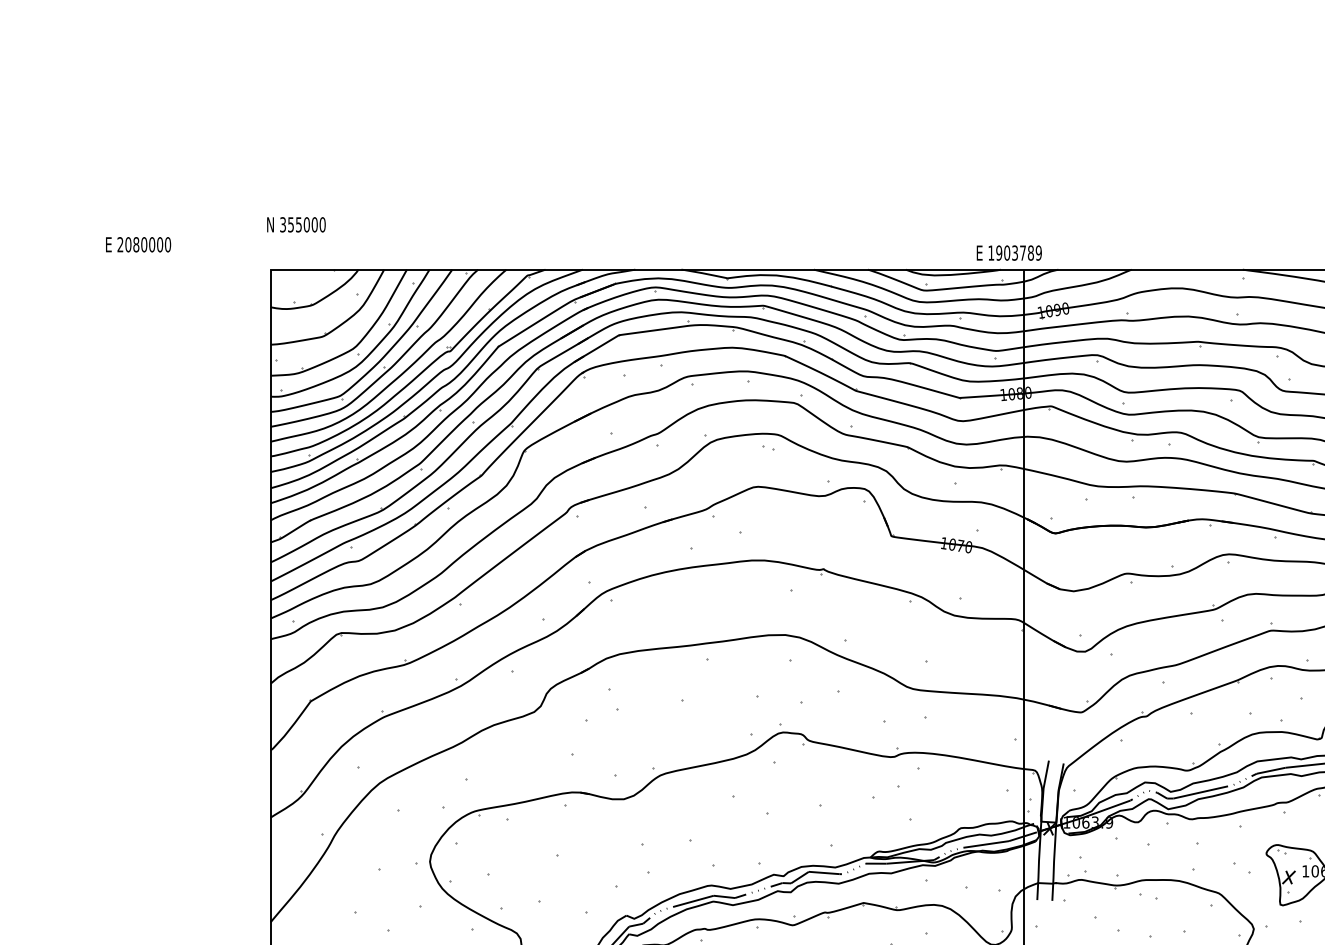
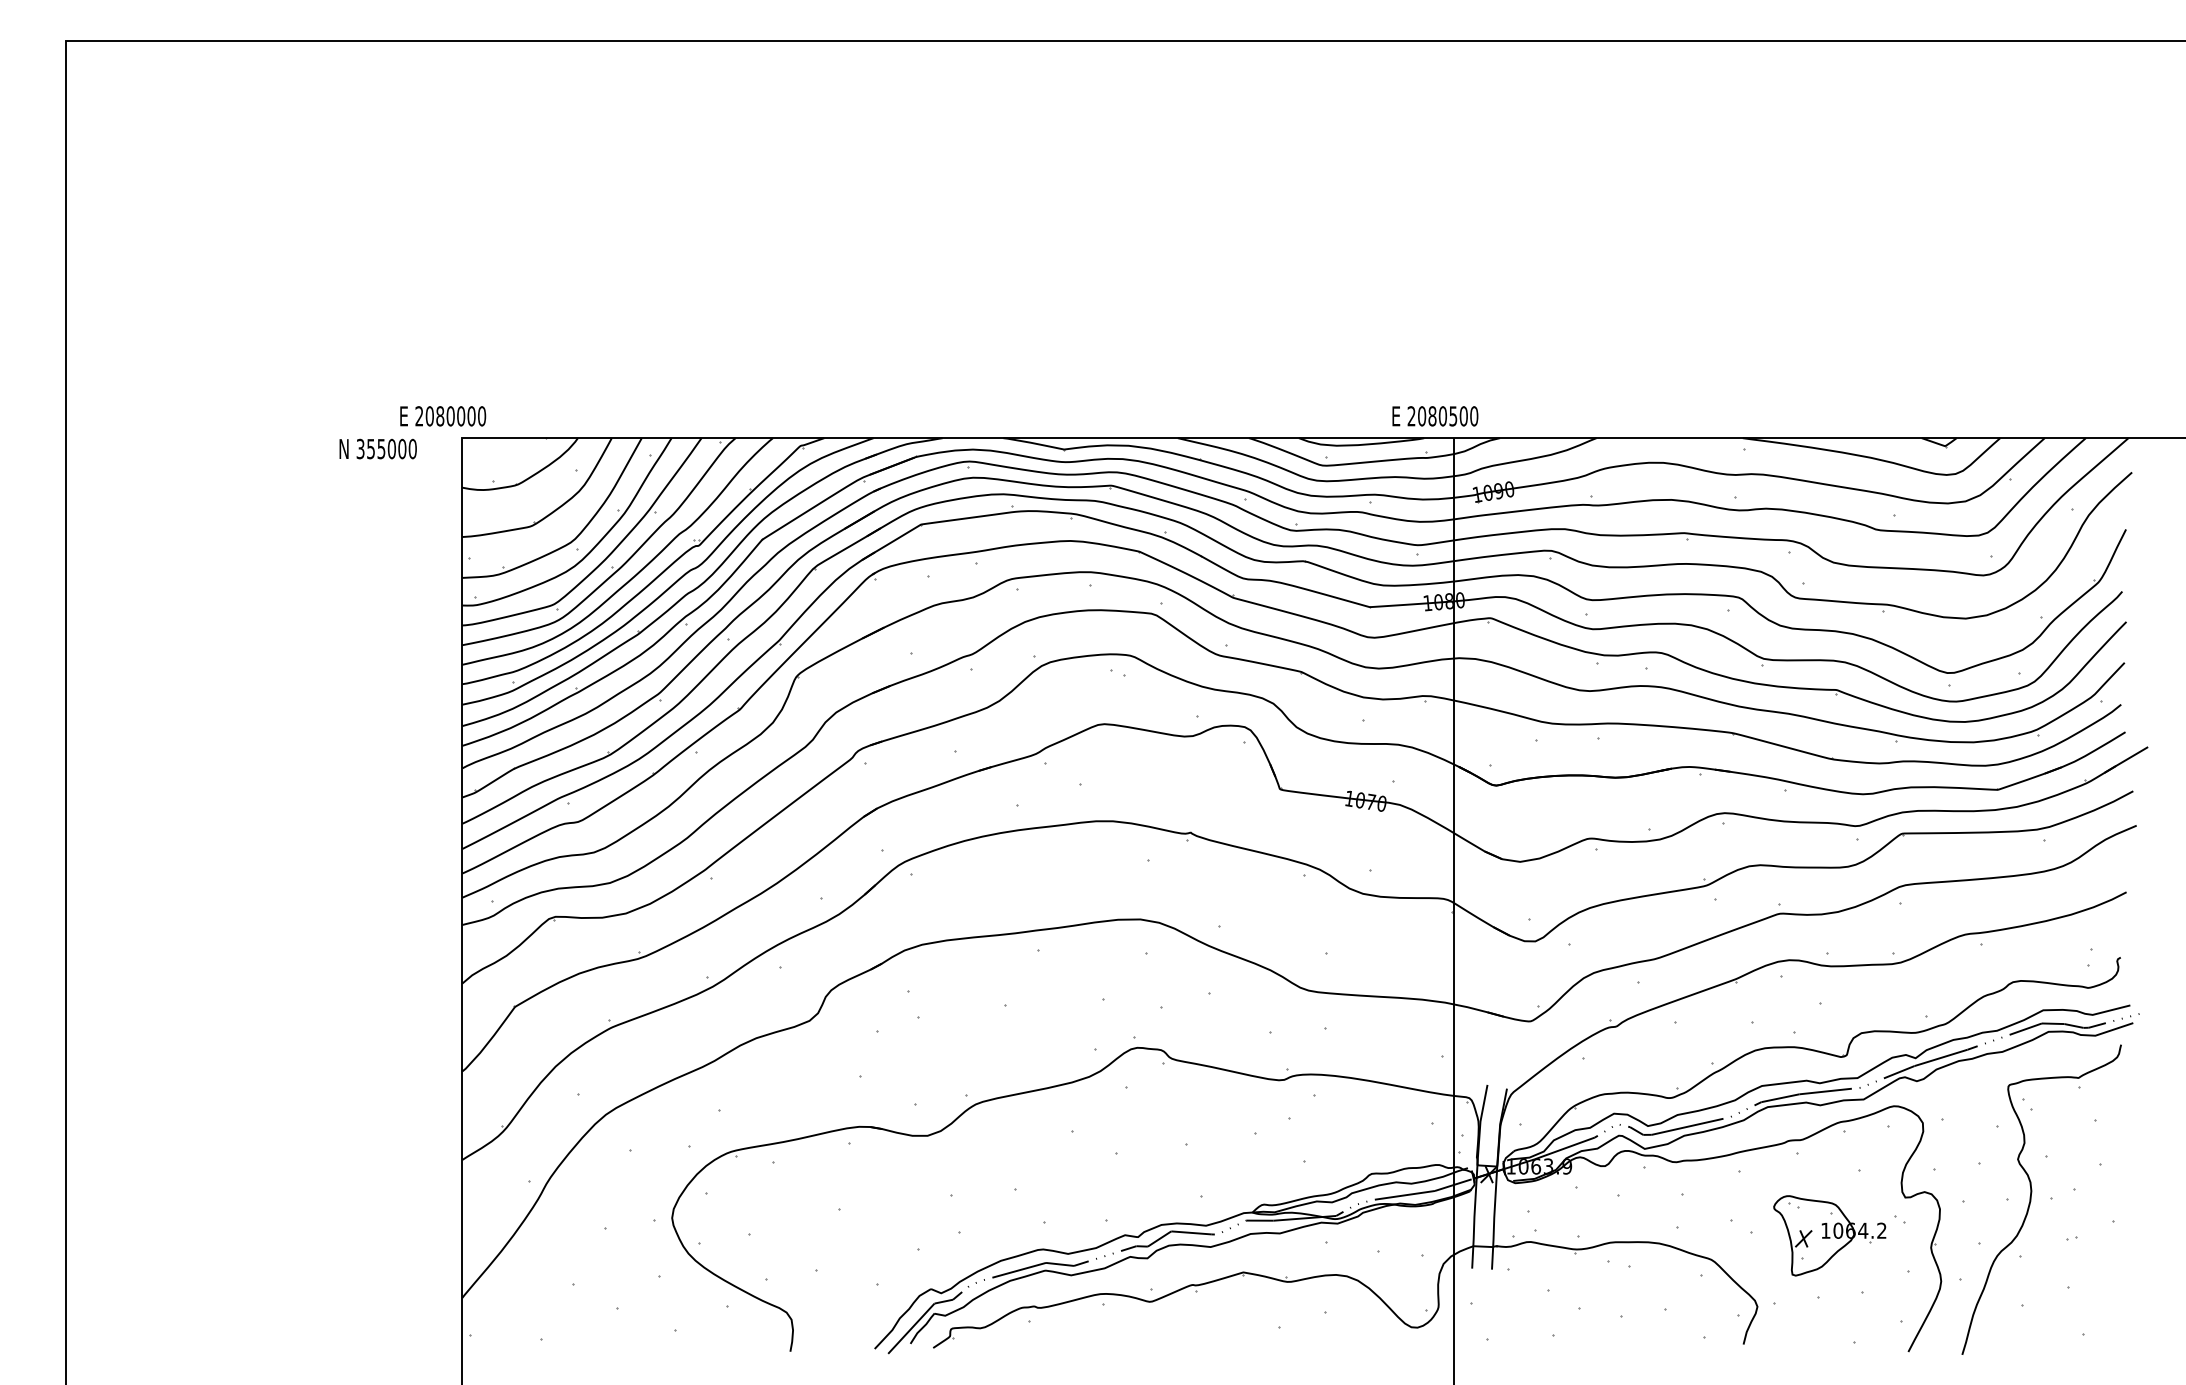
text: (295, 224) -> (377, 448), moved
text: (138, 244) -> (443, 416), moved
text: (1014, 253) -> (1442, 416), 1903789 -> 2080500

